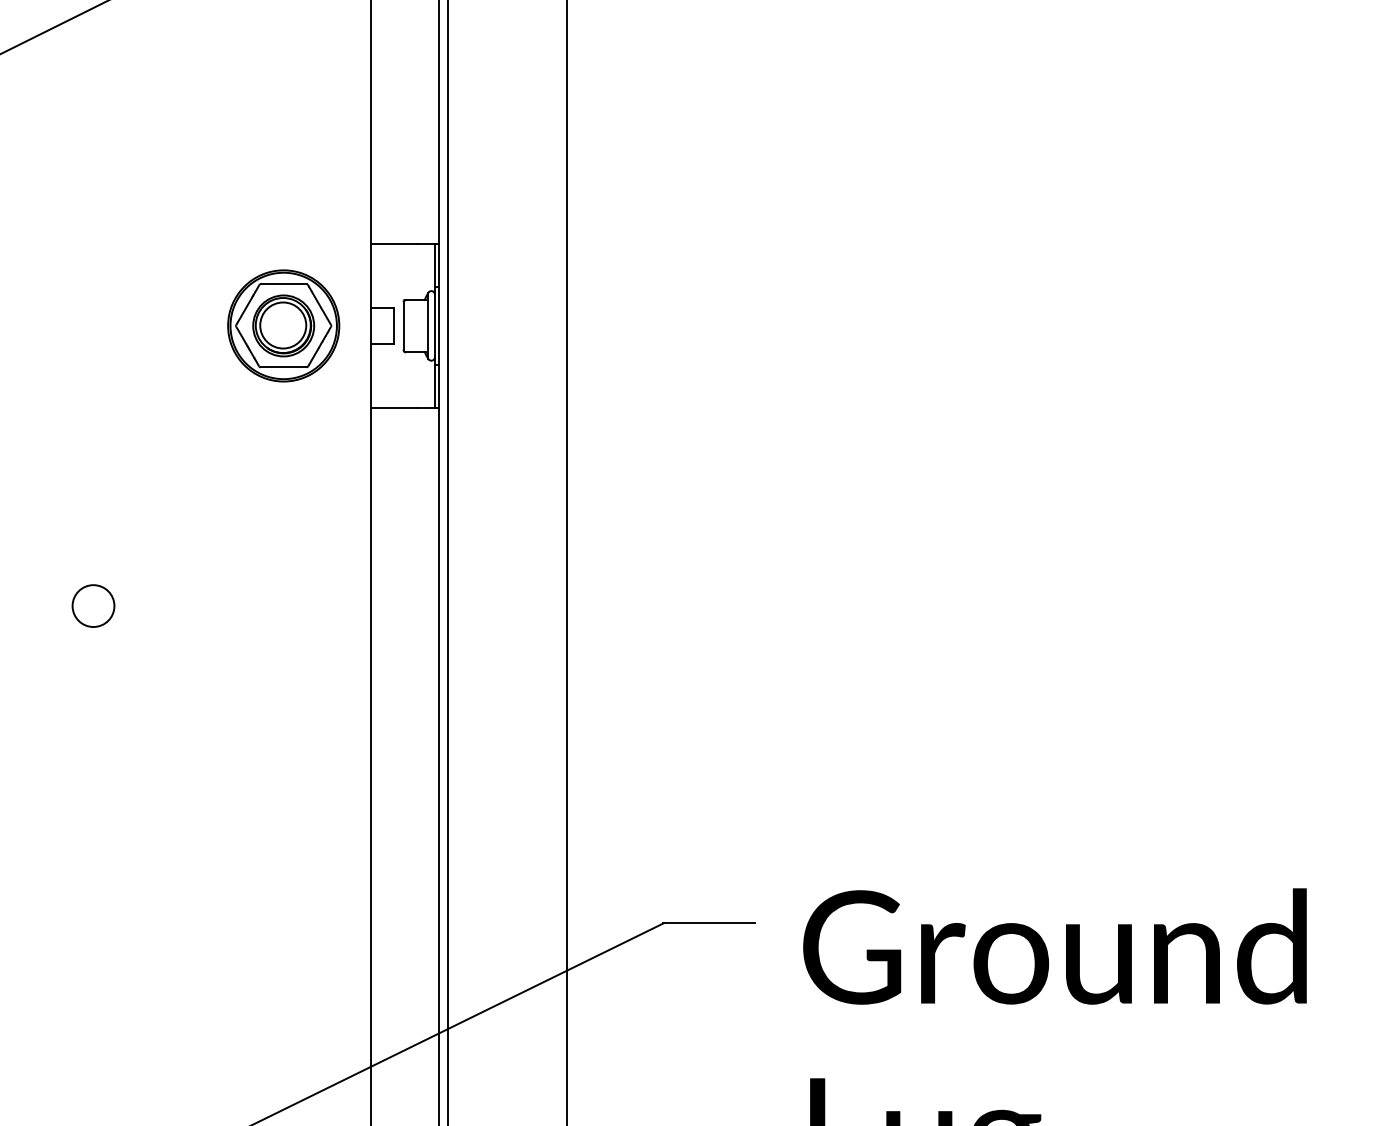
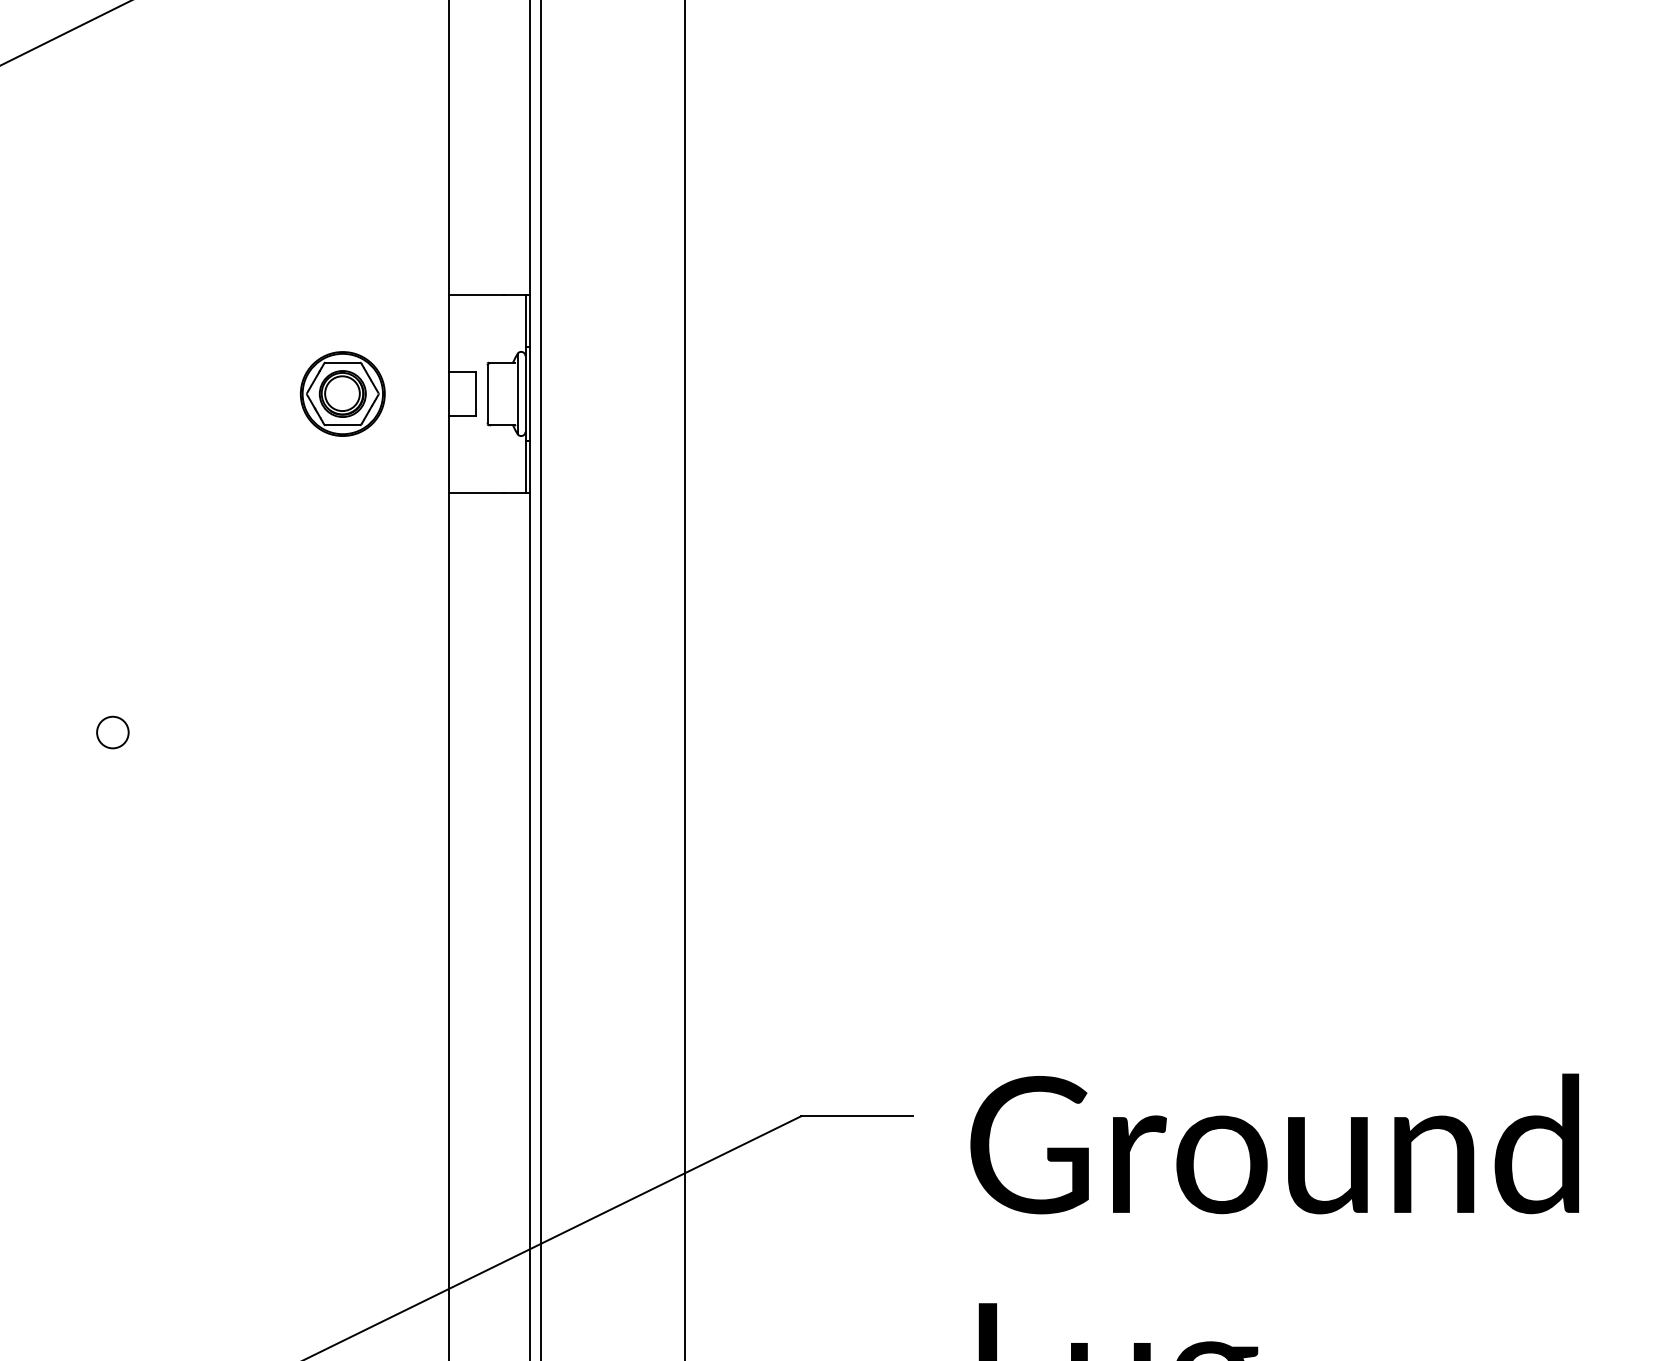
part: (283, 325) -> (342, 393), size x0.62
circle: (93, 606) -> (112, 732), size x0.62

